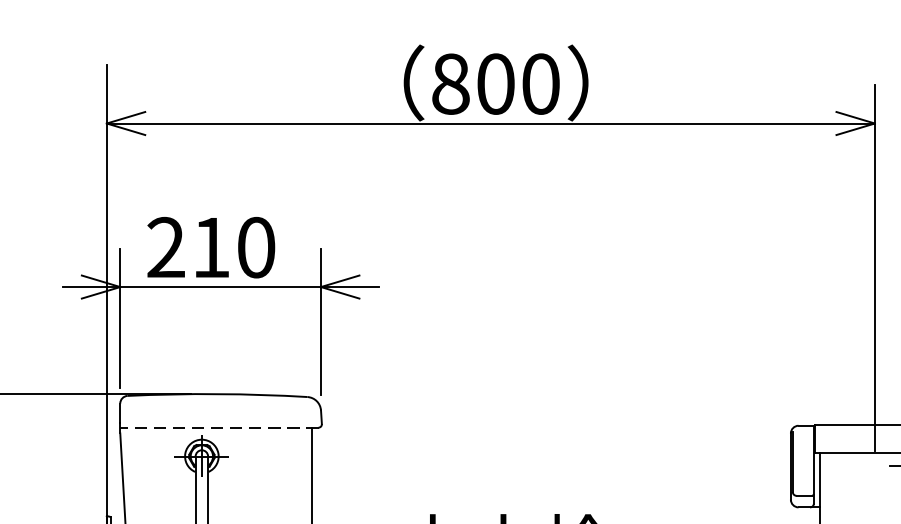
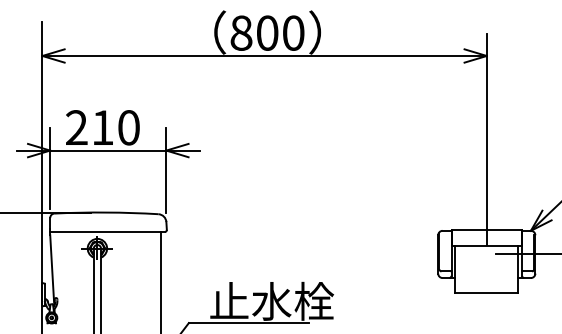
line: (219, 426) -> (107, 231), dashed -> solid

